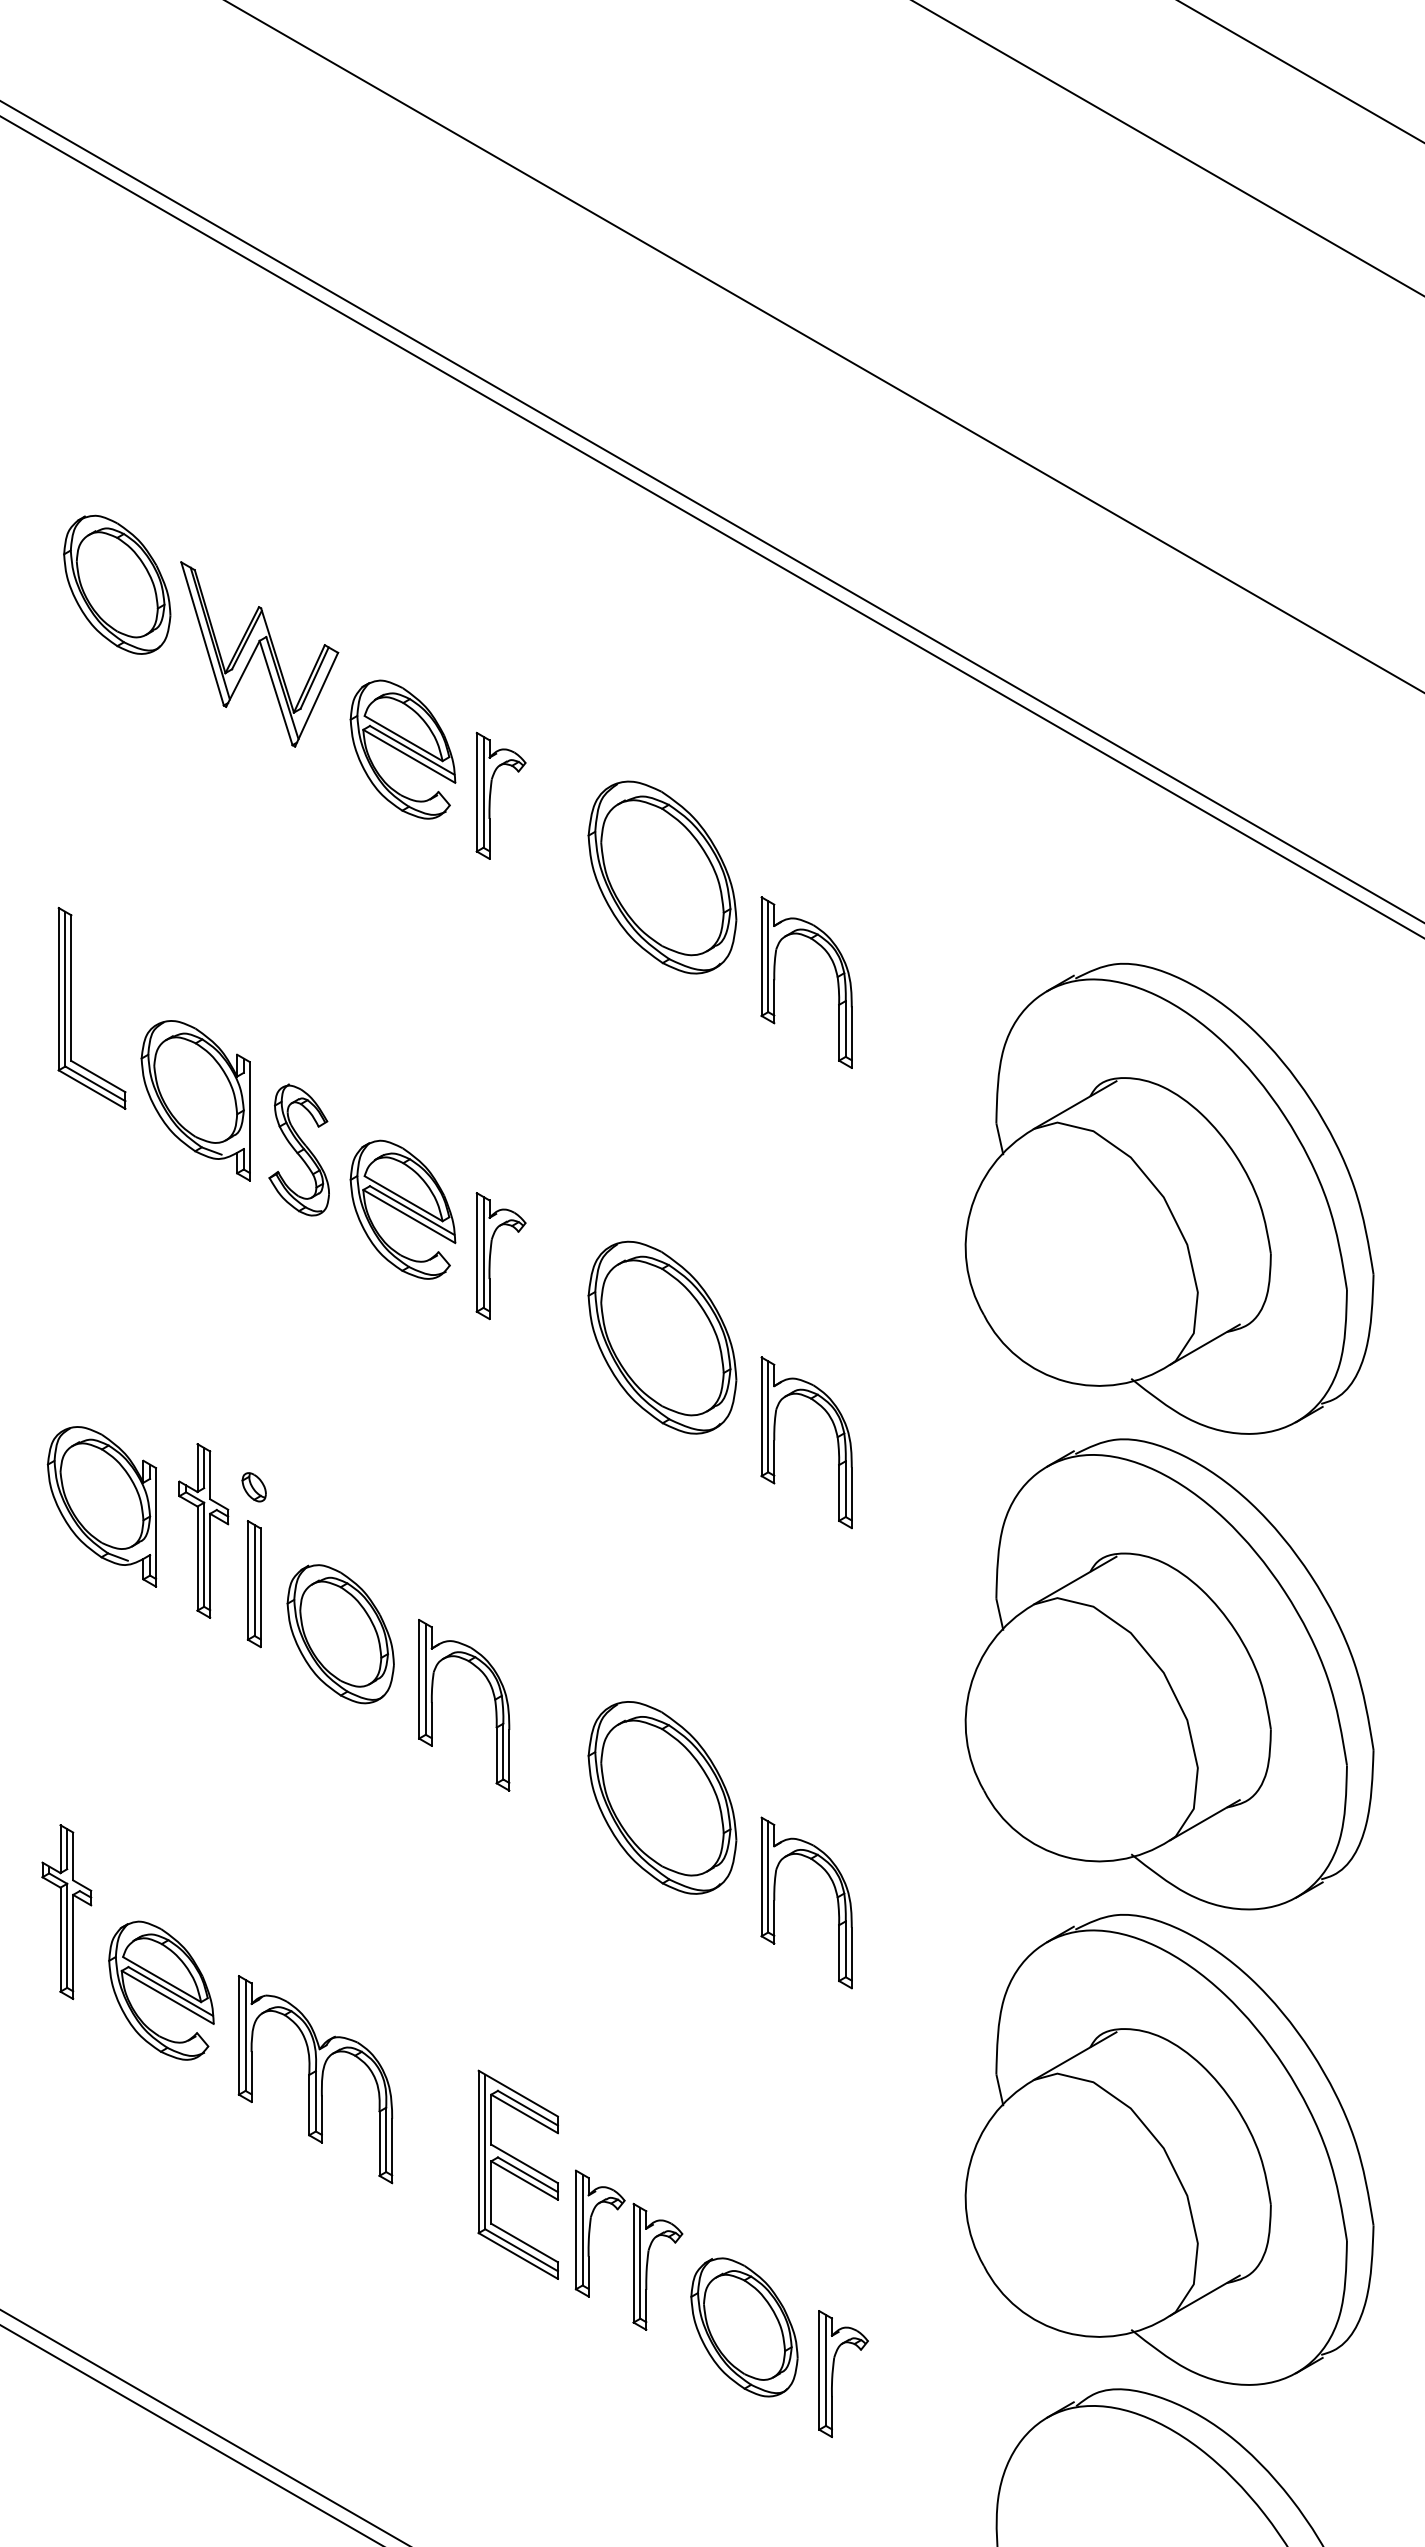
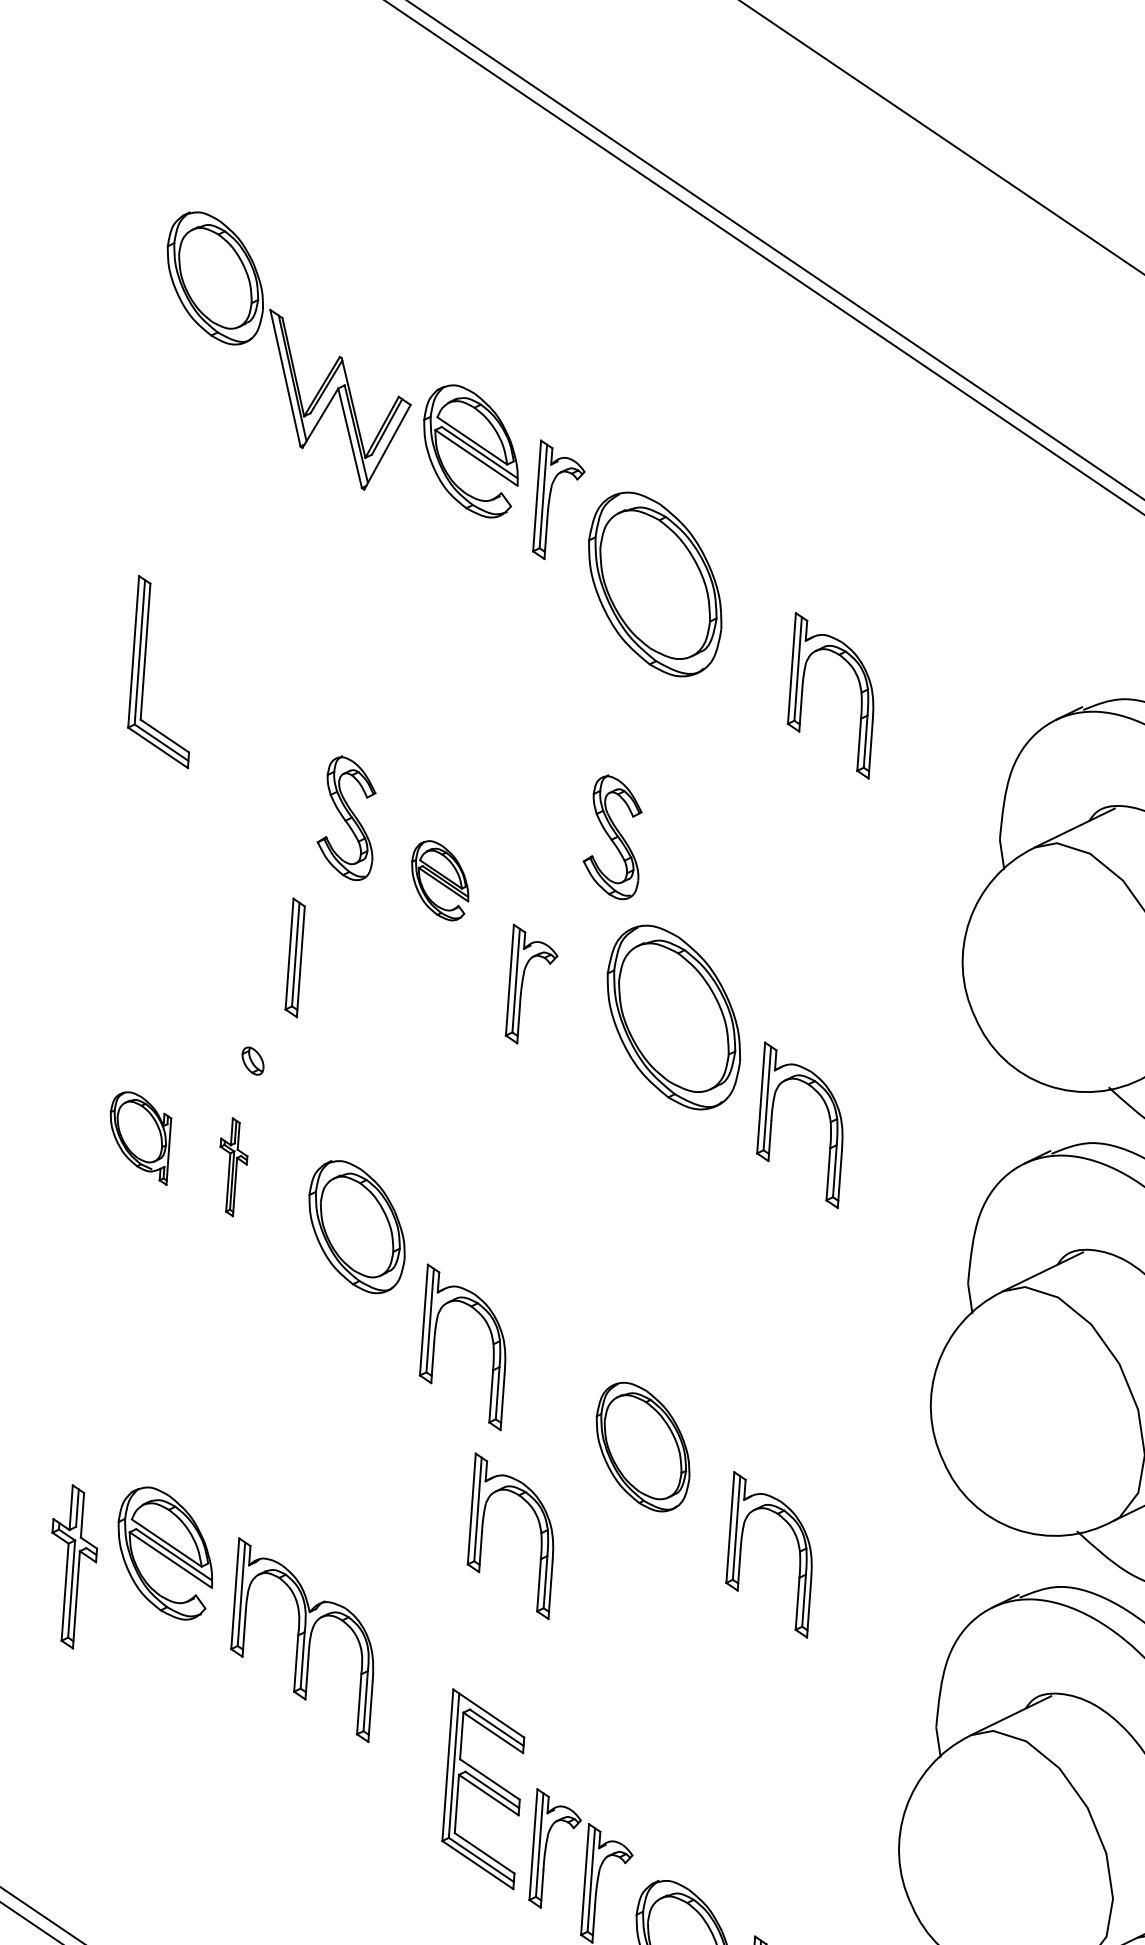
part: (259, 654) -> (337, 401), moved
part: (662, 877) -> (655, 584), moved
part: (195, 1100) -> (253, 764), removed
part: (583, 1149) -> (612, 836), added
part: (402, 1209) -> (439, 880), size x0.6
part: (491, 1254) -> (523, 983), moved
part: (253, 1487) -> (252, 1061), moved
part: (101, 1506) -> (138, 1137), size x0.6
part: (203, 1530) -> (232, 1166), size x0.6
part: (253, 1584) -> (294, 958), moved
part: (340, 1634) -> (356, 1227), moved
part: (662, 1797) -> (643, 1446), size x0.7
part: (559, 1898) -> (540, 1534), added
part: (66, 1912) -> (72, 1567), moved
part: (161, 1990) -> (165, 1553), moved
part: (315, 2079) -> (303, 1640), moved

